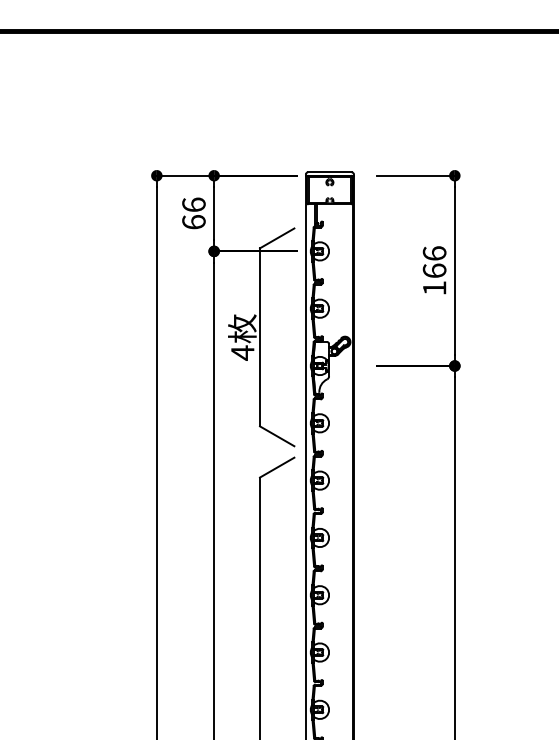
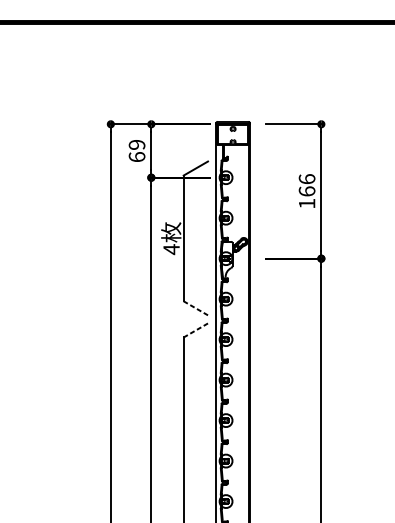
text: (193, 204) -> (136, 144), 66 -> 69
line: (277, 436) -> (196, 308), solid -> dashed
line: (277, 467) -> (196, 330), solid -> dashed

